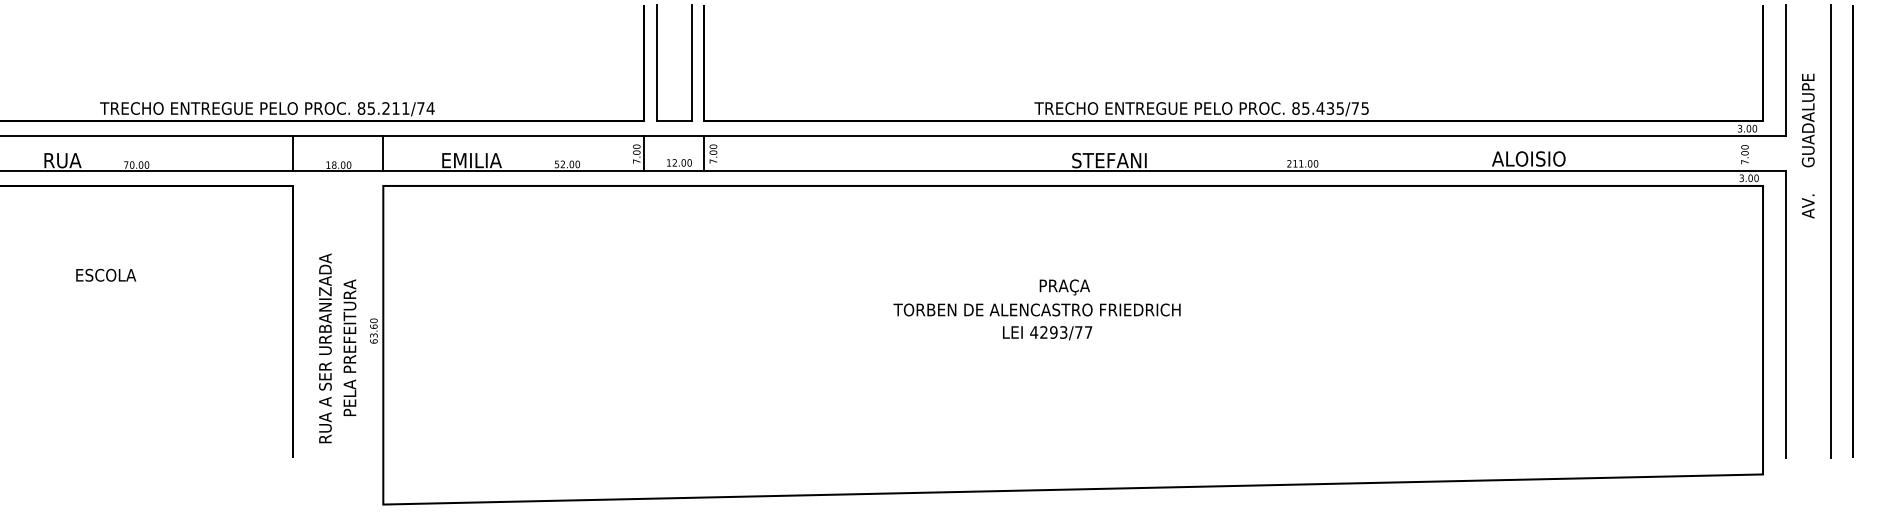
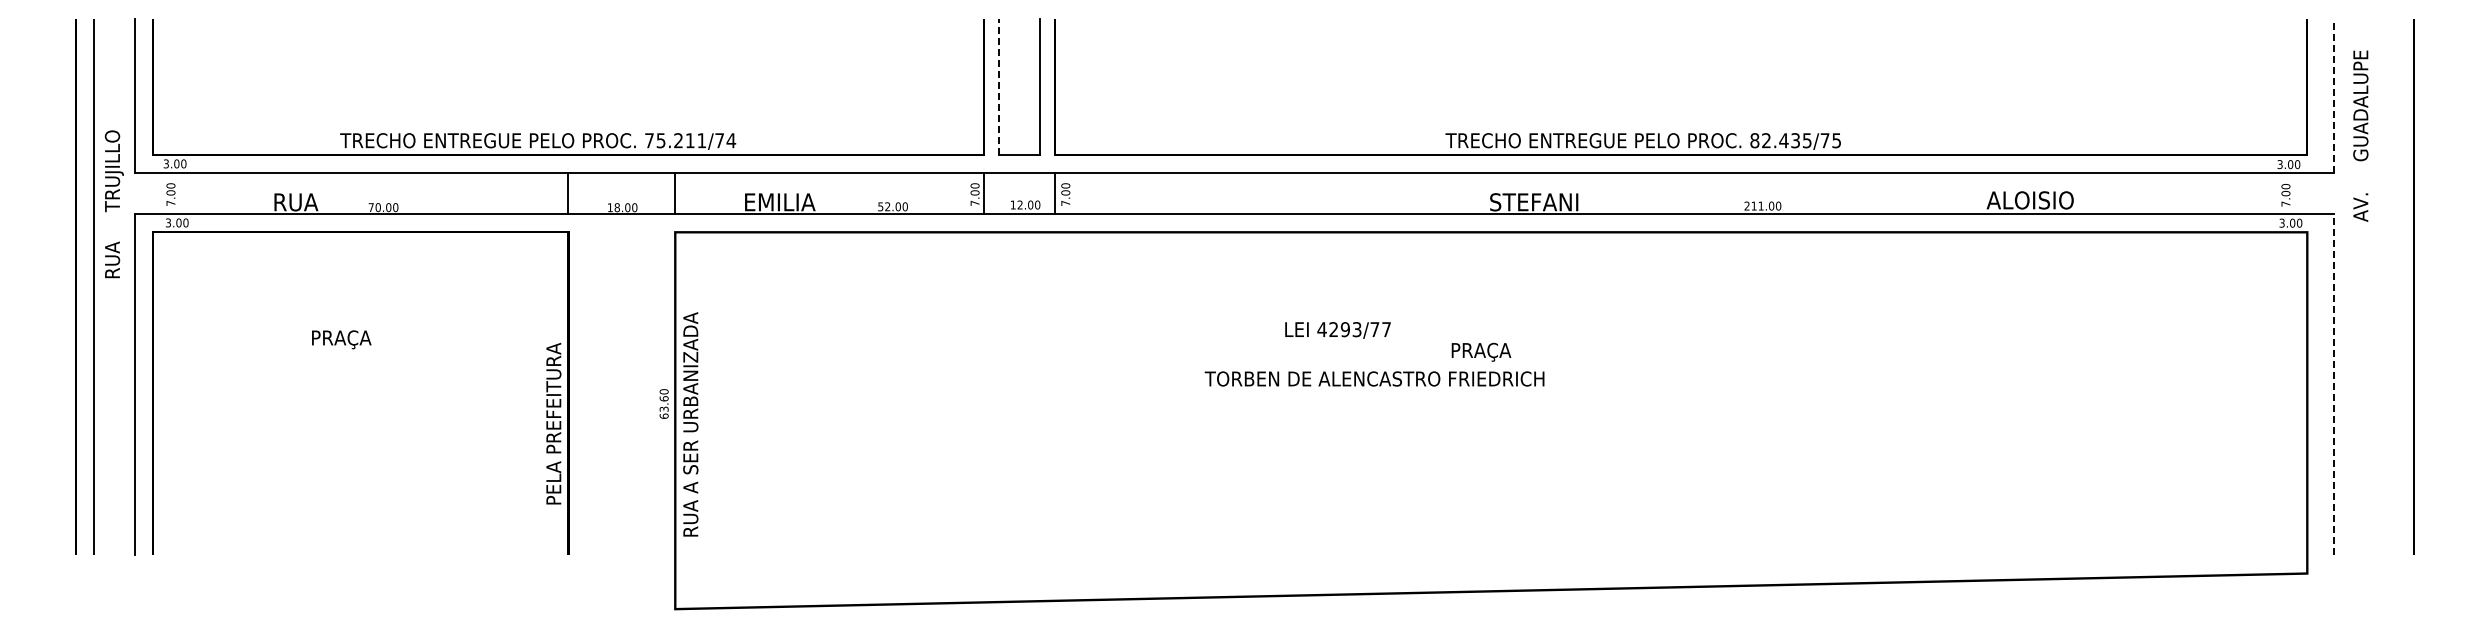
line: (656, 62) -> (998, 86), solid -> dashed
line: (1786, 70) -> (2334, 95), solid -> dashed
text: (361, 108) -> (649, 140), 85.211/74 -> 75.211/74
text: (1305, 108) -> (1766, 140), 85.435/75 -> 82.435/75
text: (1807, 145) -> (2360, 135), moved
line: (1830, 231) -> (2387, 286), removed
text: (106, 276) -> (347, 339), ESCOLA -> PRAÇA
text: (1036, 309) -> (1374, 378), moved
line: (1786, 314) -> (2334, 384), solid -> dashed
text: (1047, 333) -> (1337, 330), moved
text: (349, 347) -> (553, 423), moved
text: (325, 348) -> (690, 424), moved

